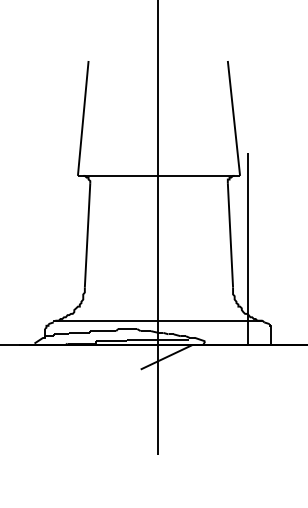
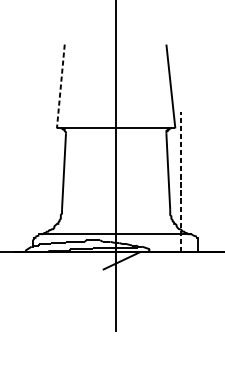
line: (83, 118) -> (61, 86), solid -> dashed
line: (248, 249) -> (181, 182), solid -> dashed

